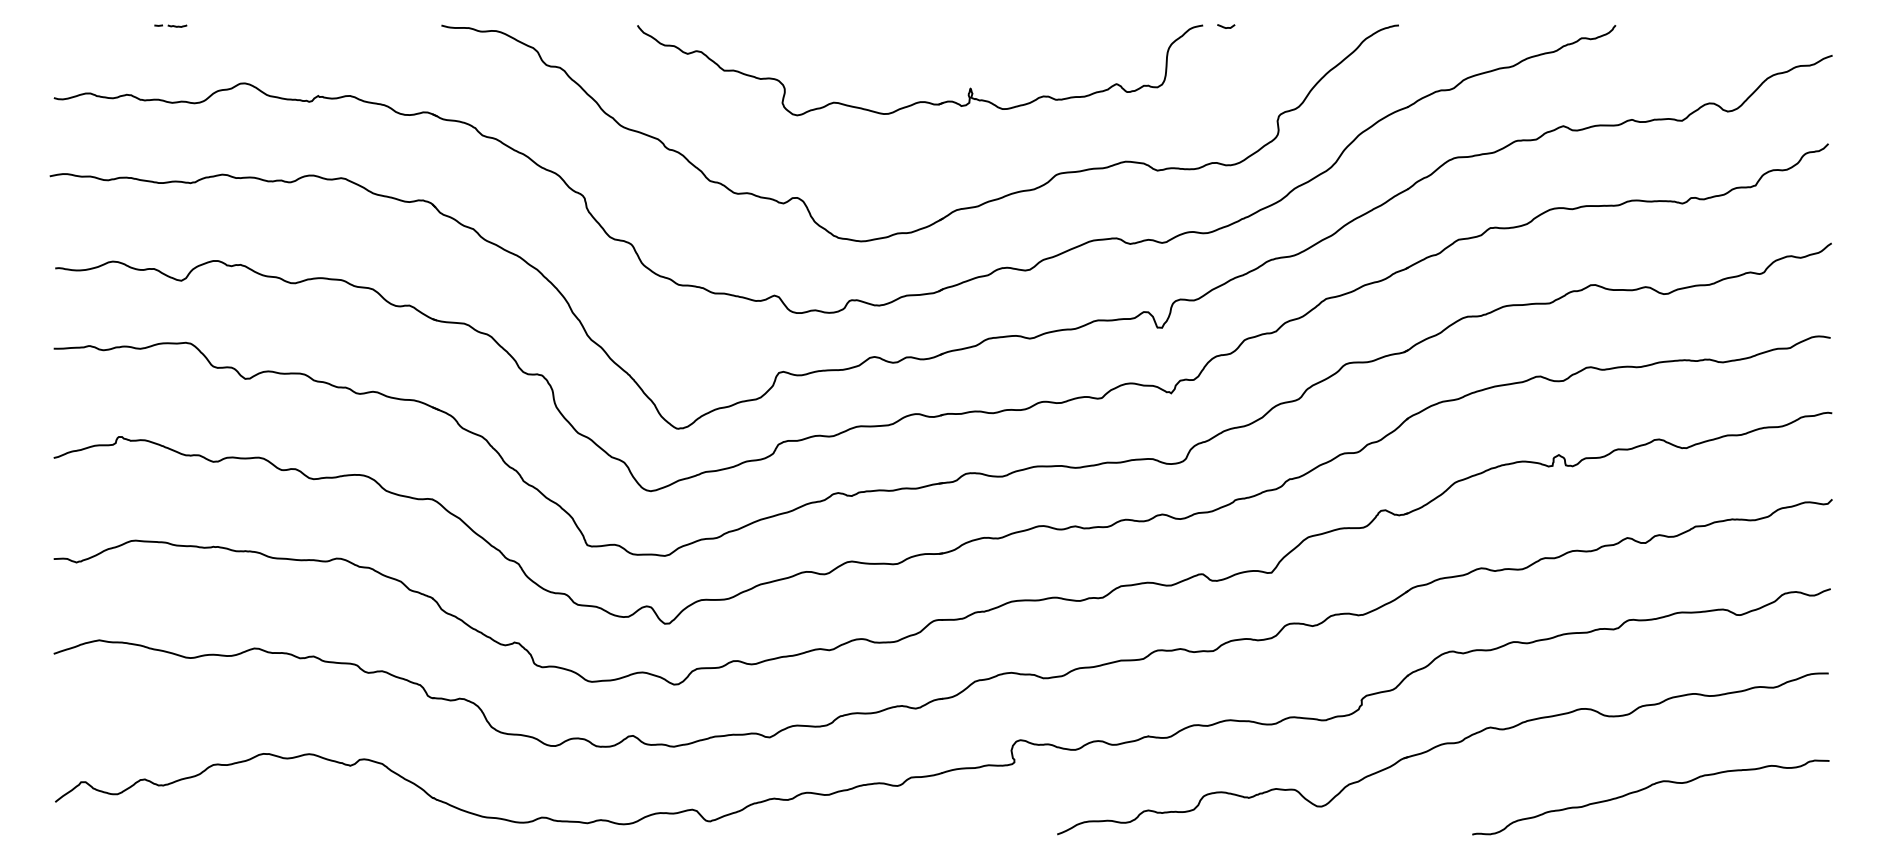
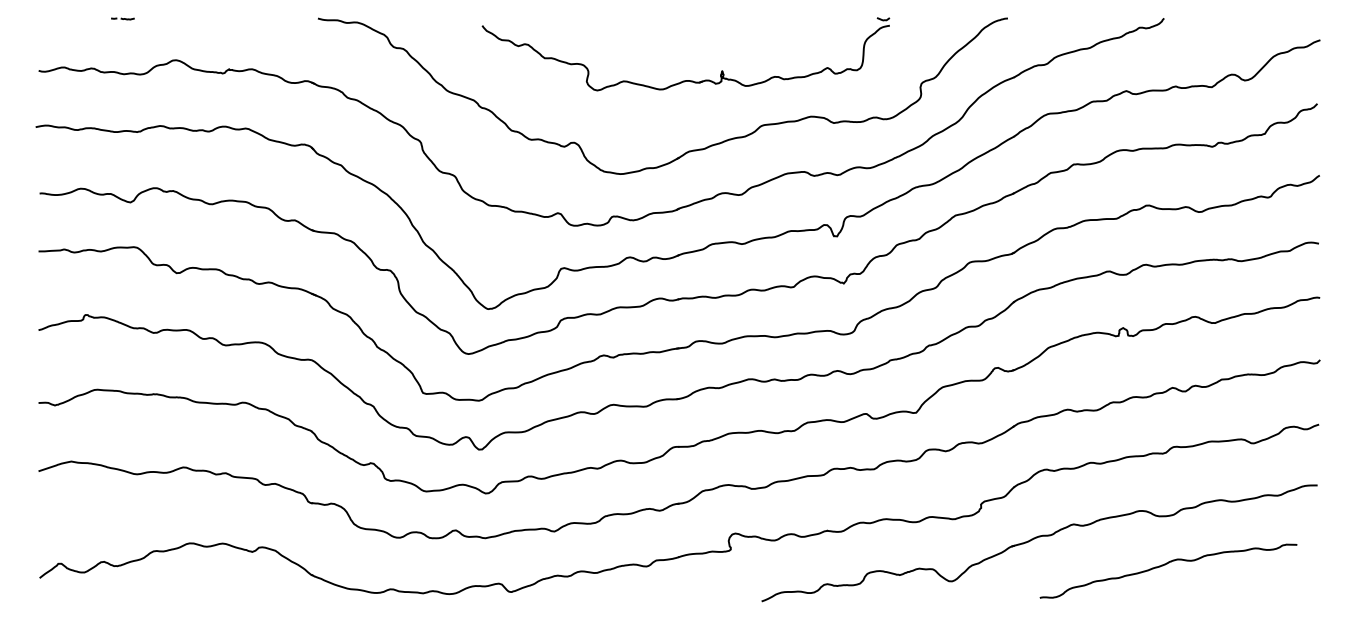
part: (920, 101) -> (686, 80), moved
curve: (1645, 789) -> (1164, 565), moved

